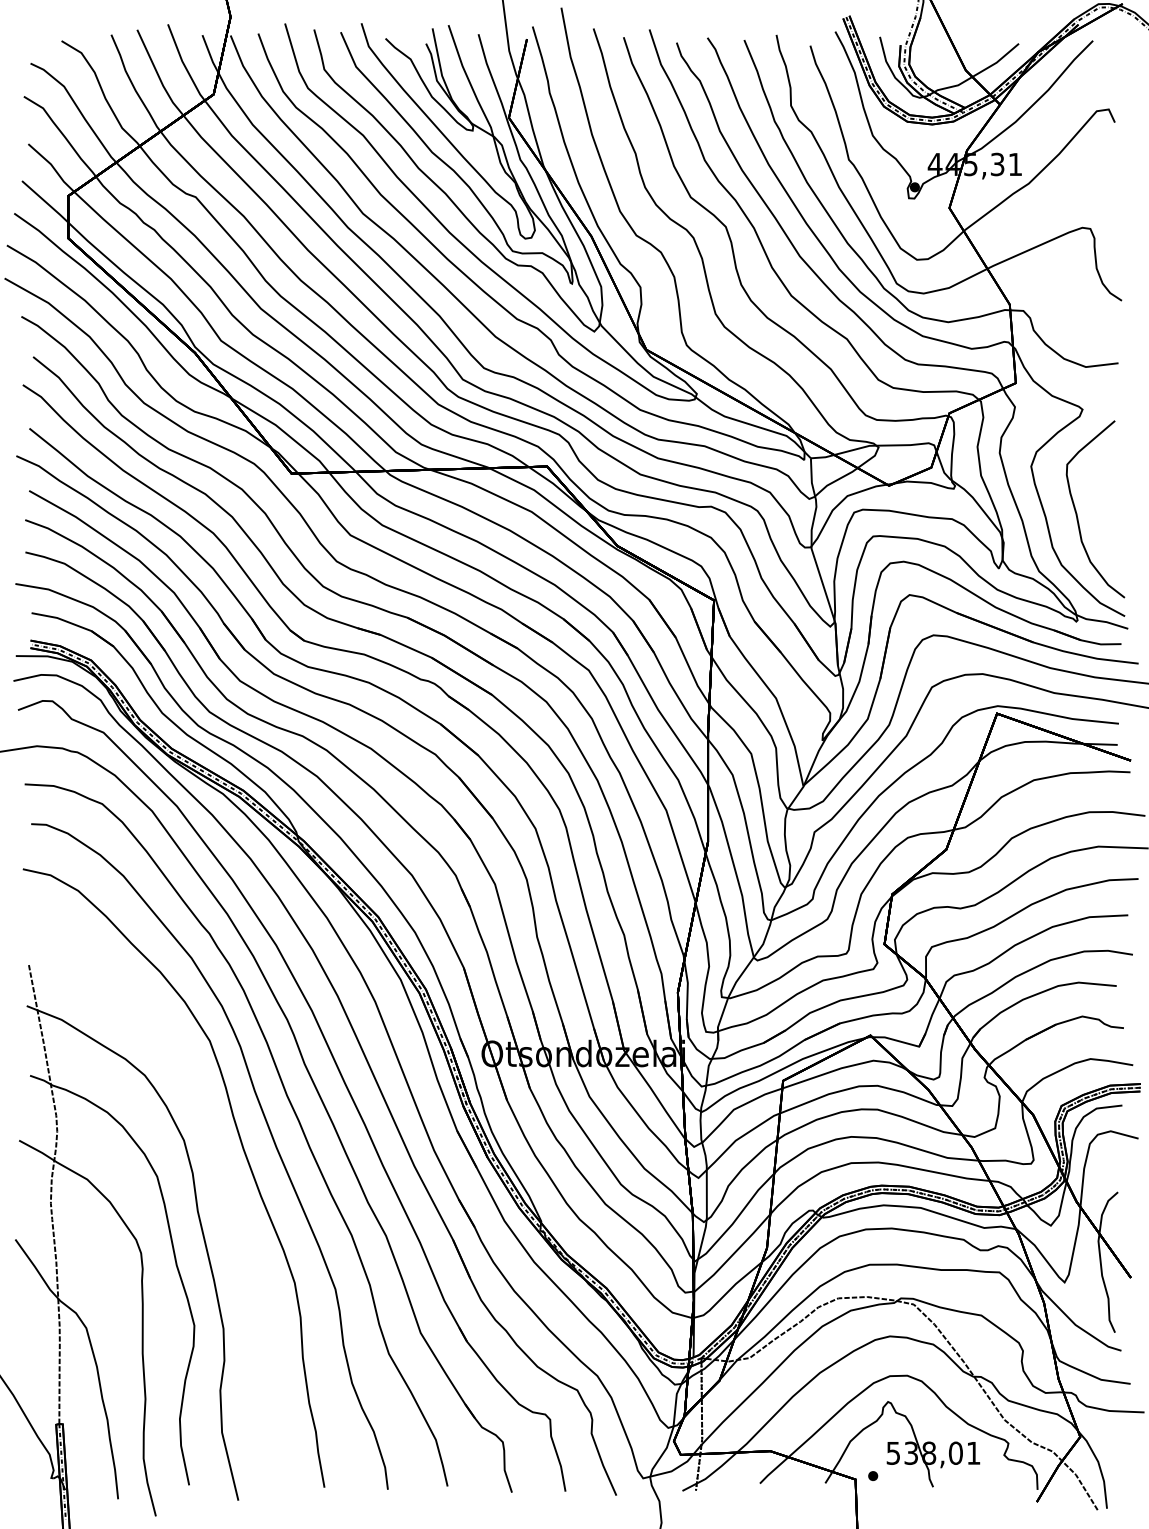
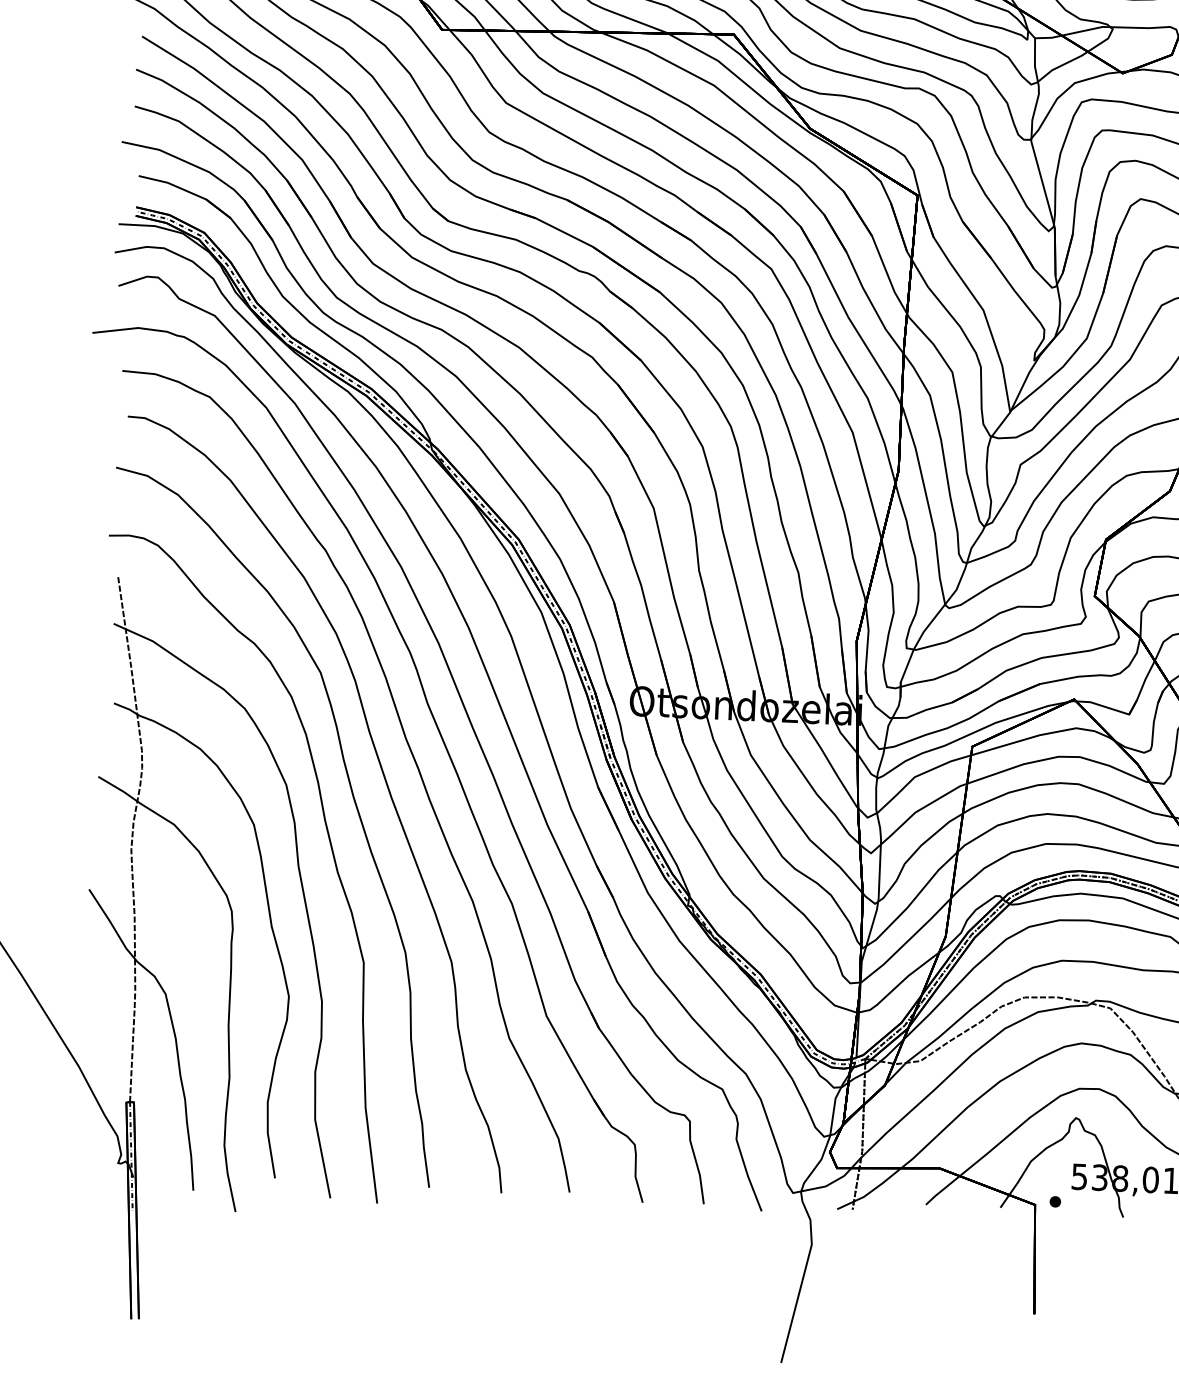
curve: (224, 1192) -> (329, 846), added

